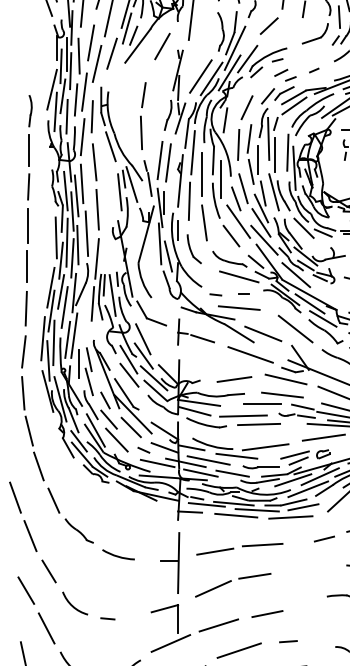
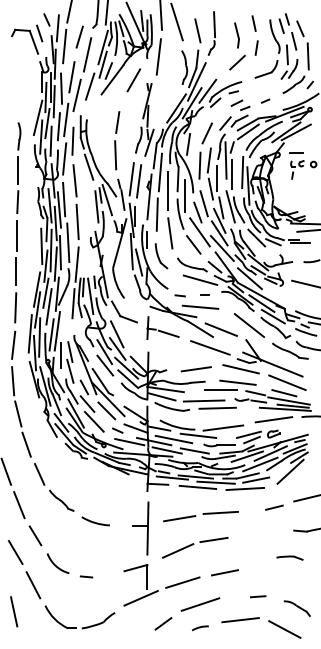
line: (269, 25) -> (237, 62), moved
line: (200, 76) -> (166, 106), removed
line: (288, 641) -> (258, 596), moved

